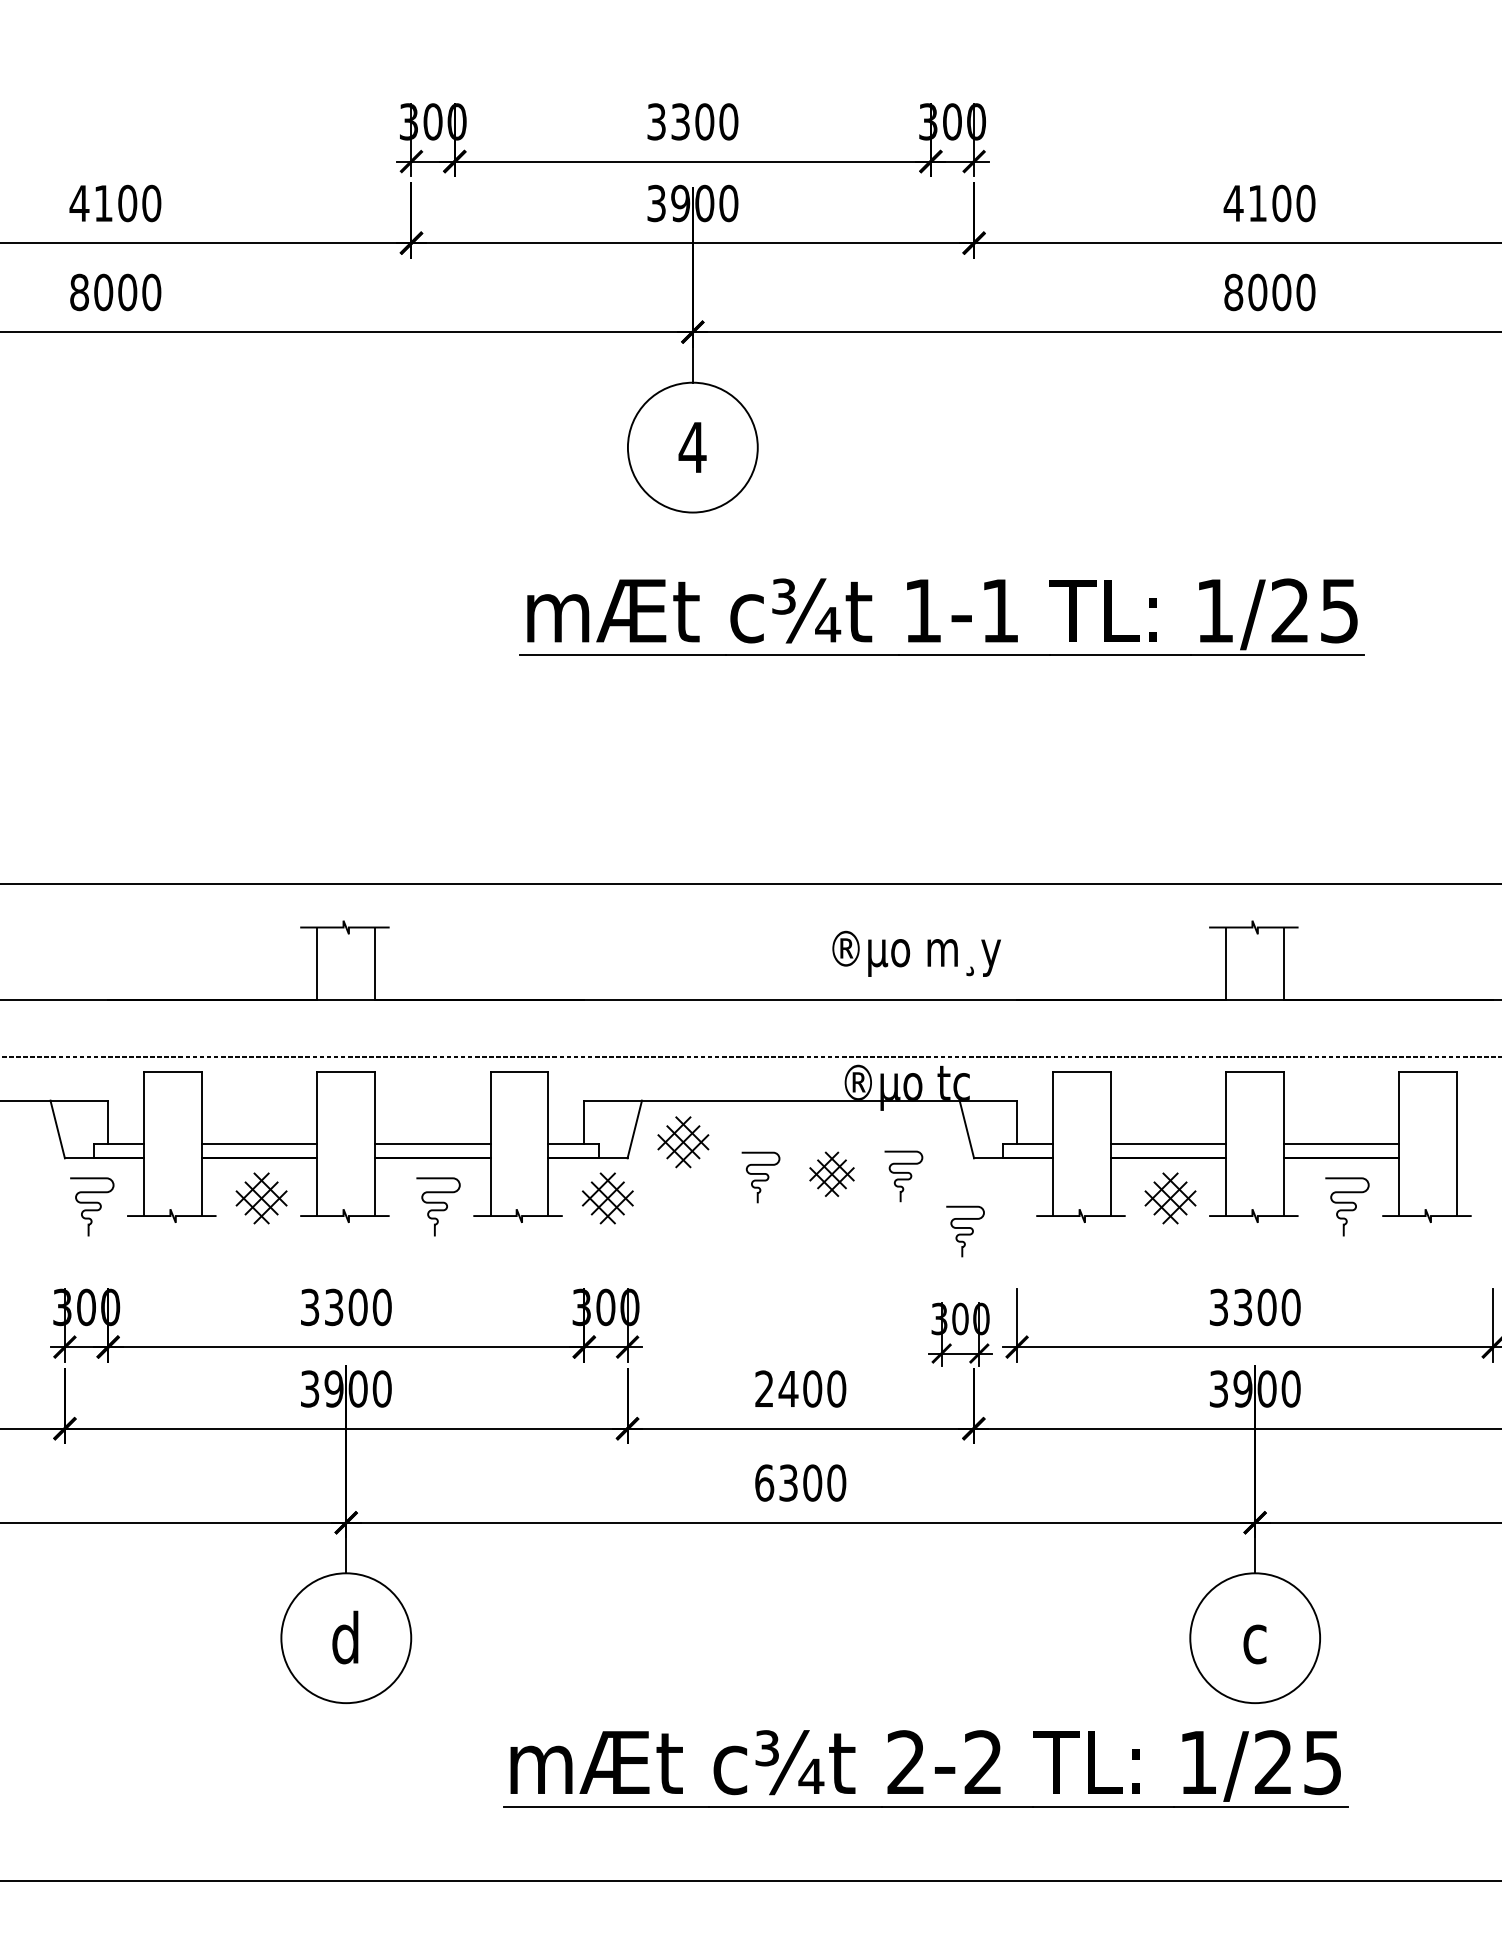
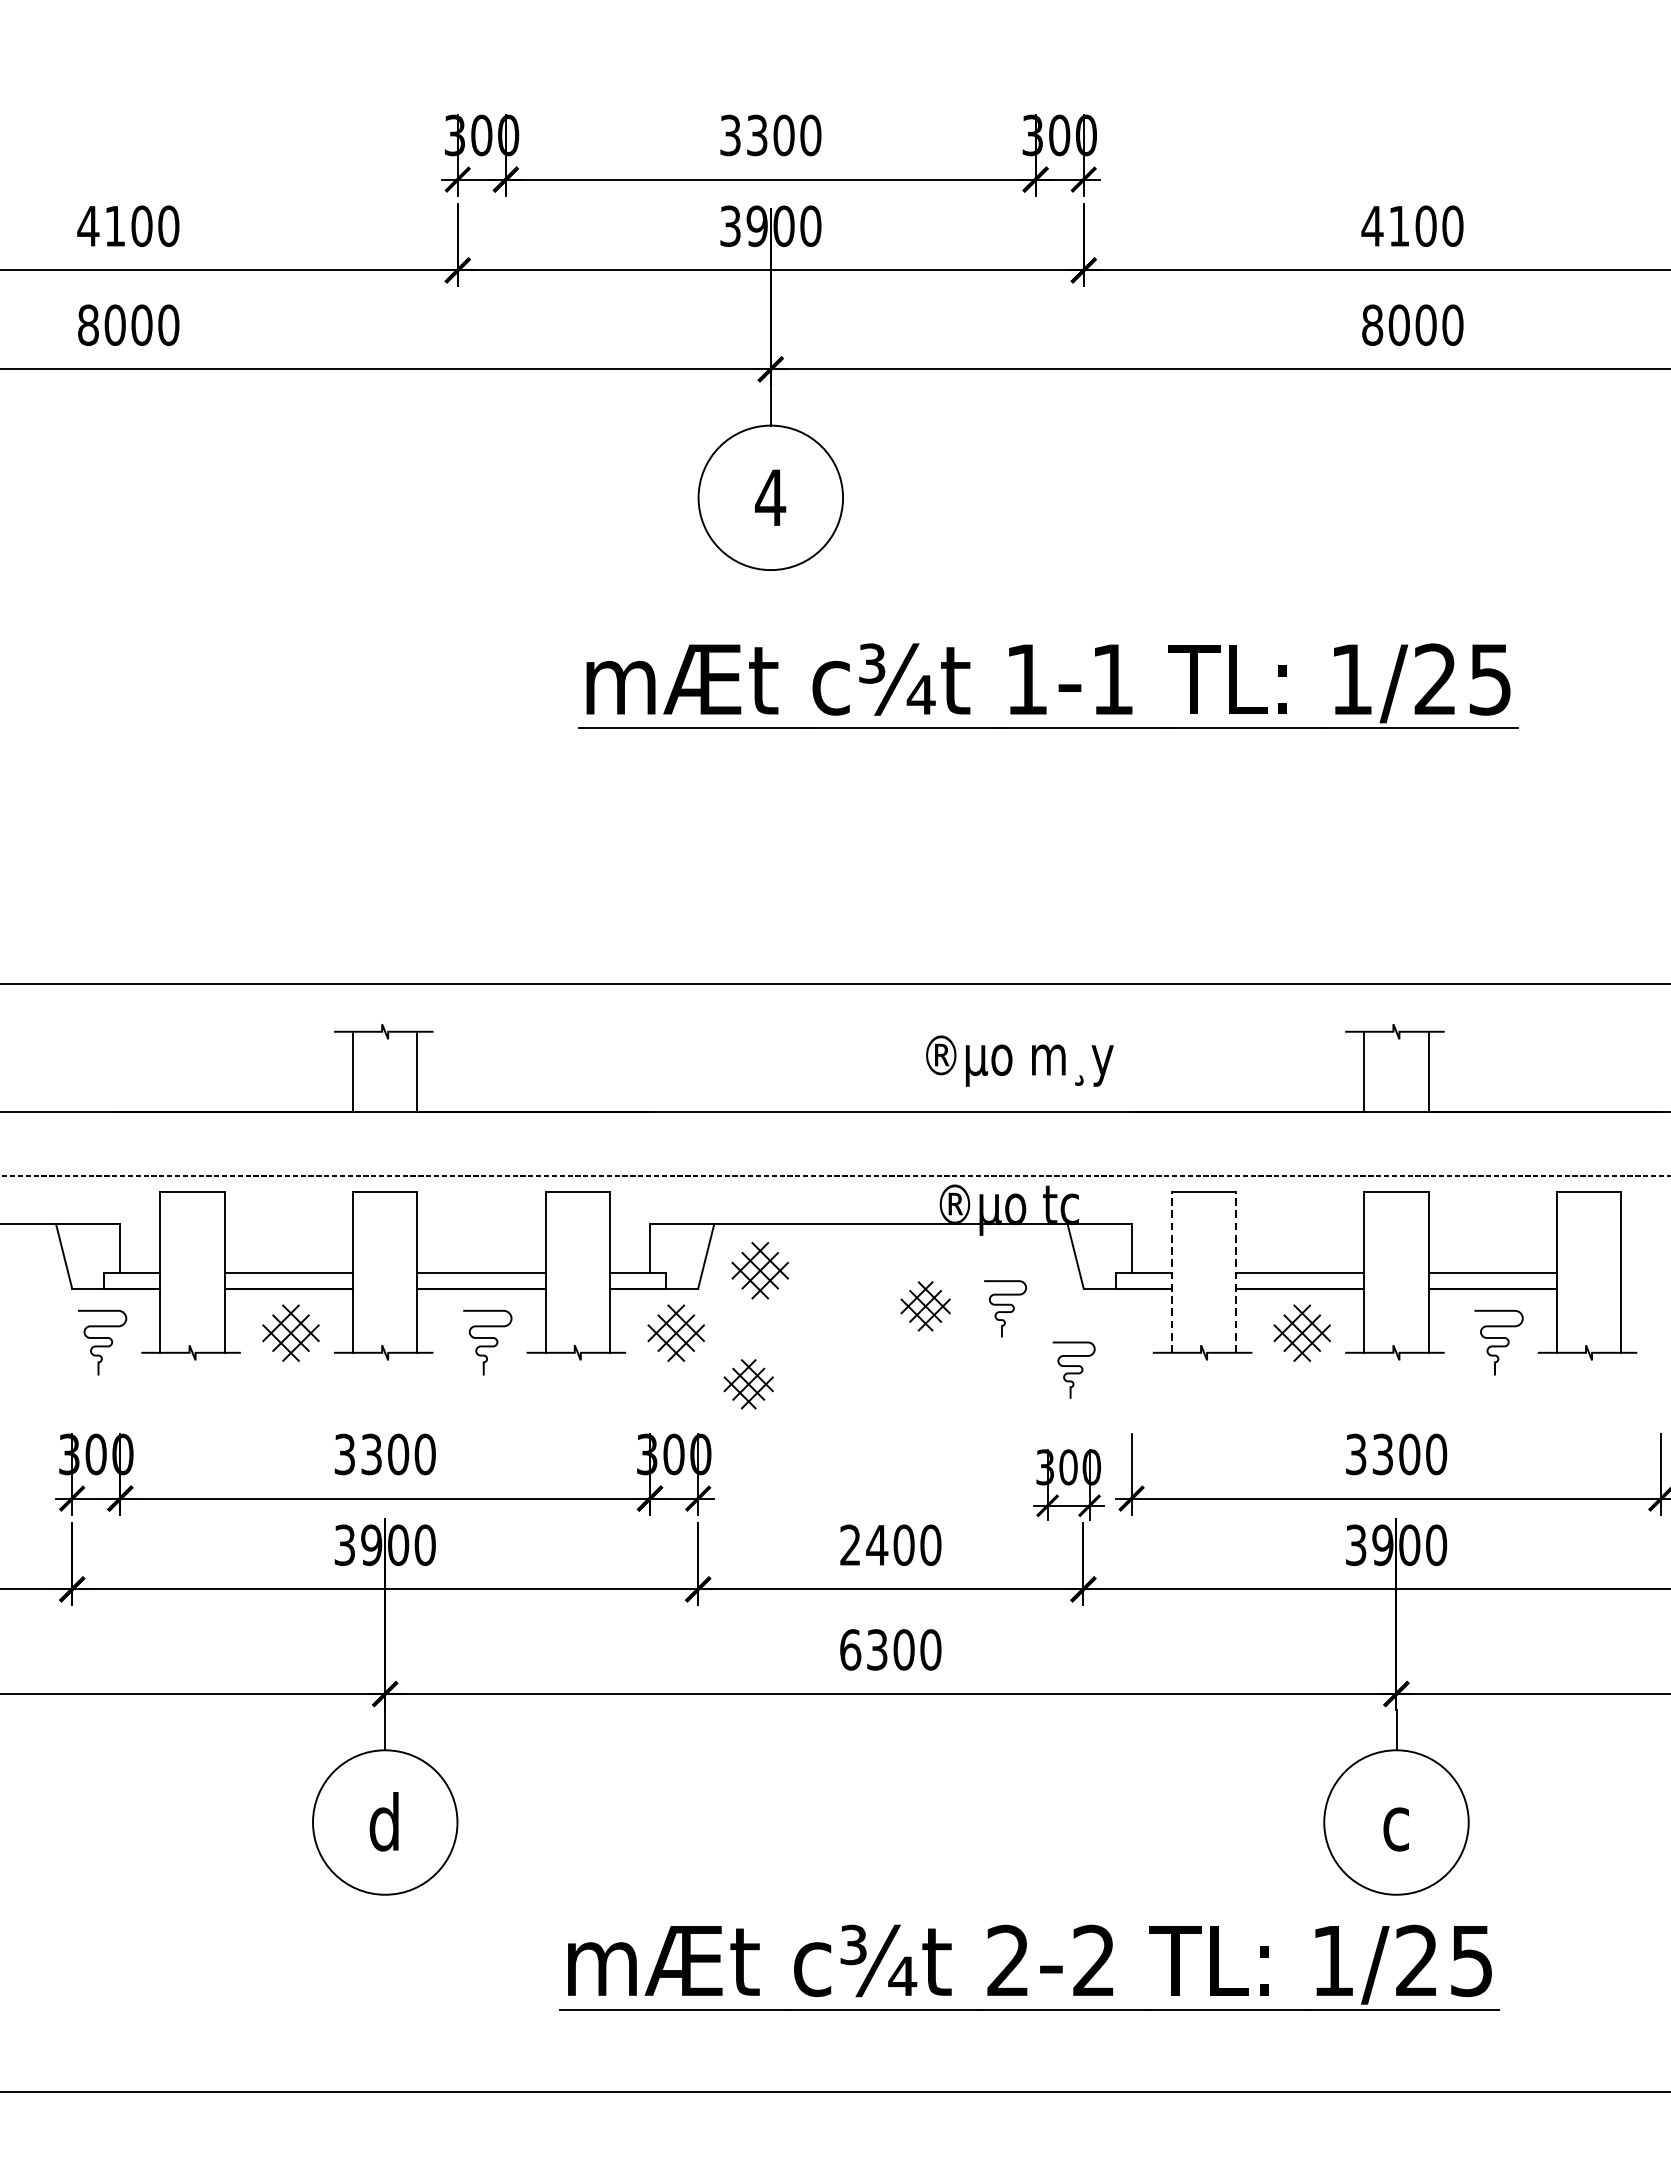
line: (1053, 1143) -> (1172, 1272), solid -> dashed
line: (1111, 1143) -> (1236, 1272), solid -> dashed
curve: (760, 1179) -> (846, 1312), removed
part: (672, 1243) -> (748, 1383), added

